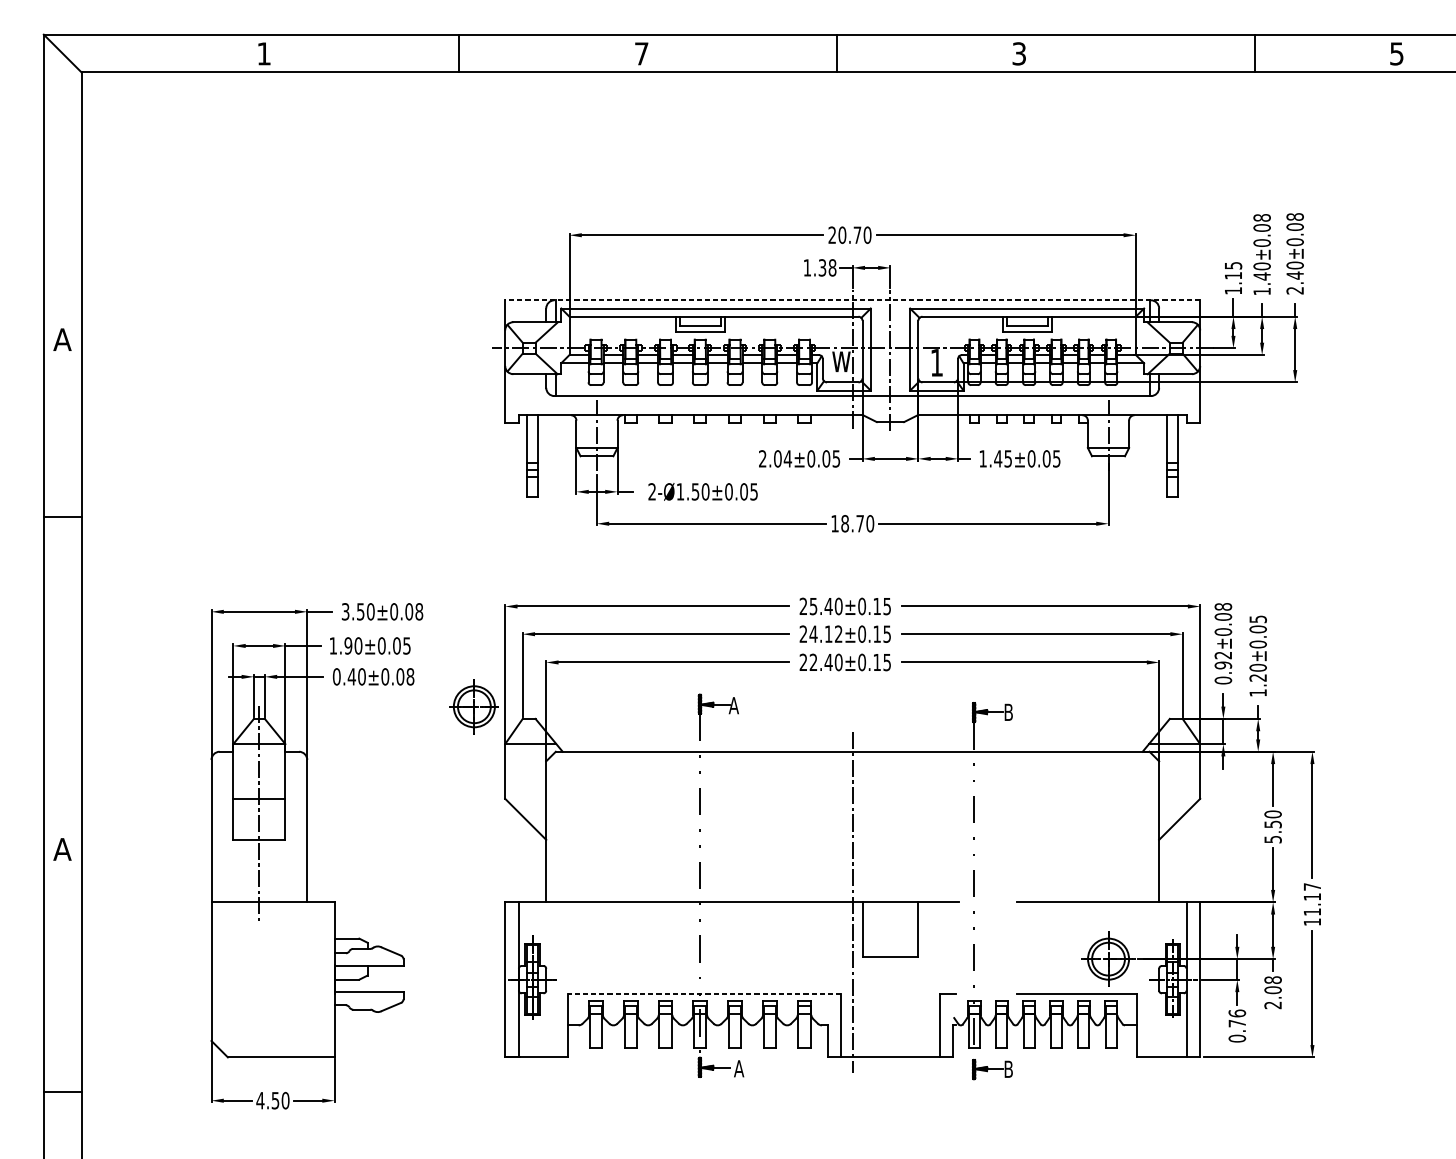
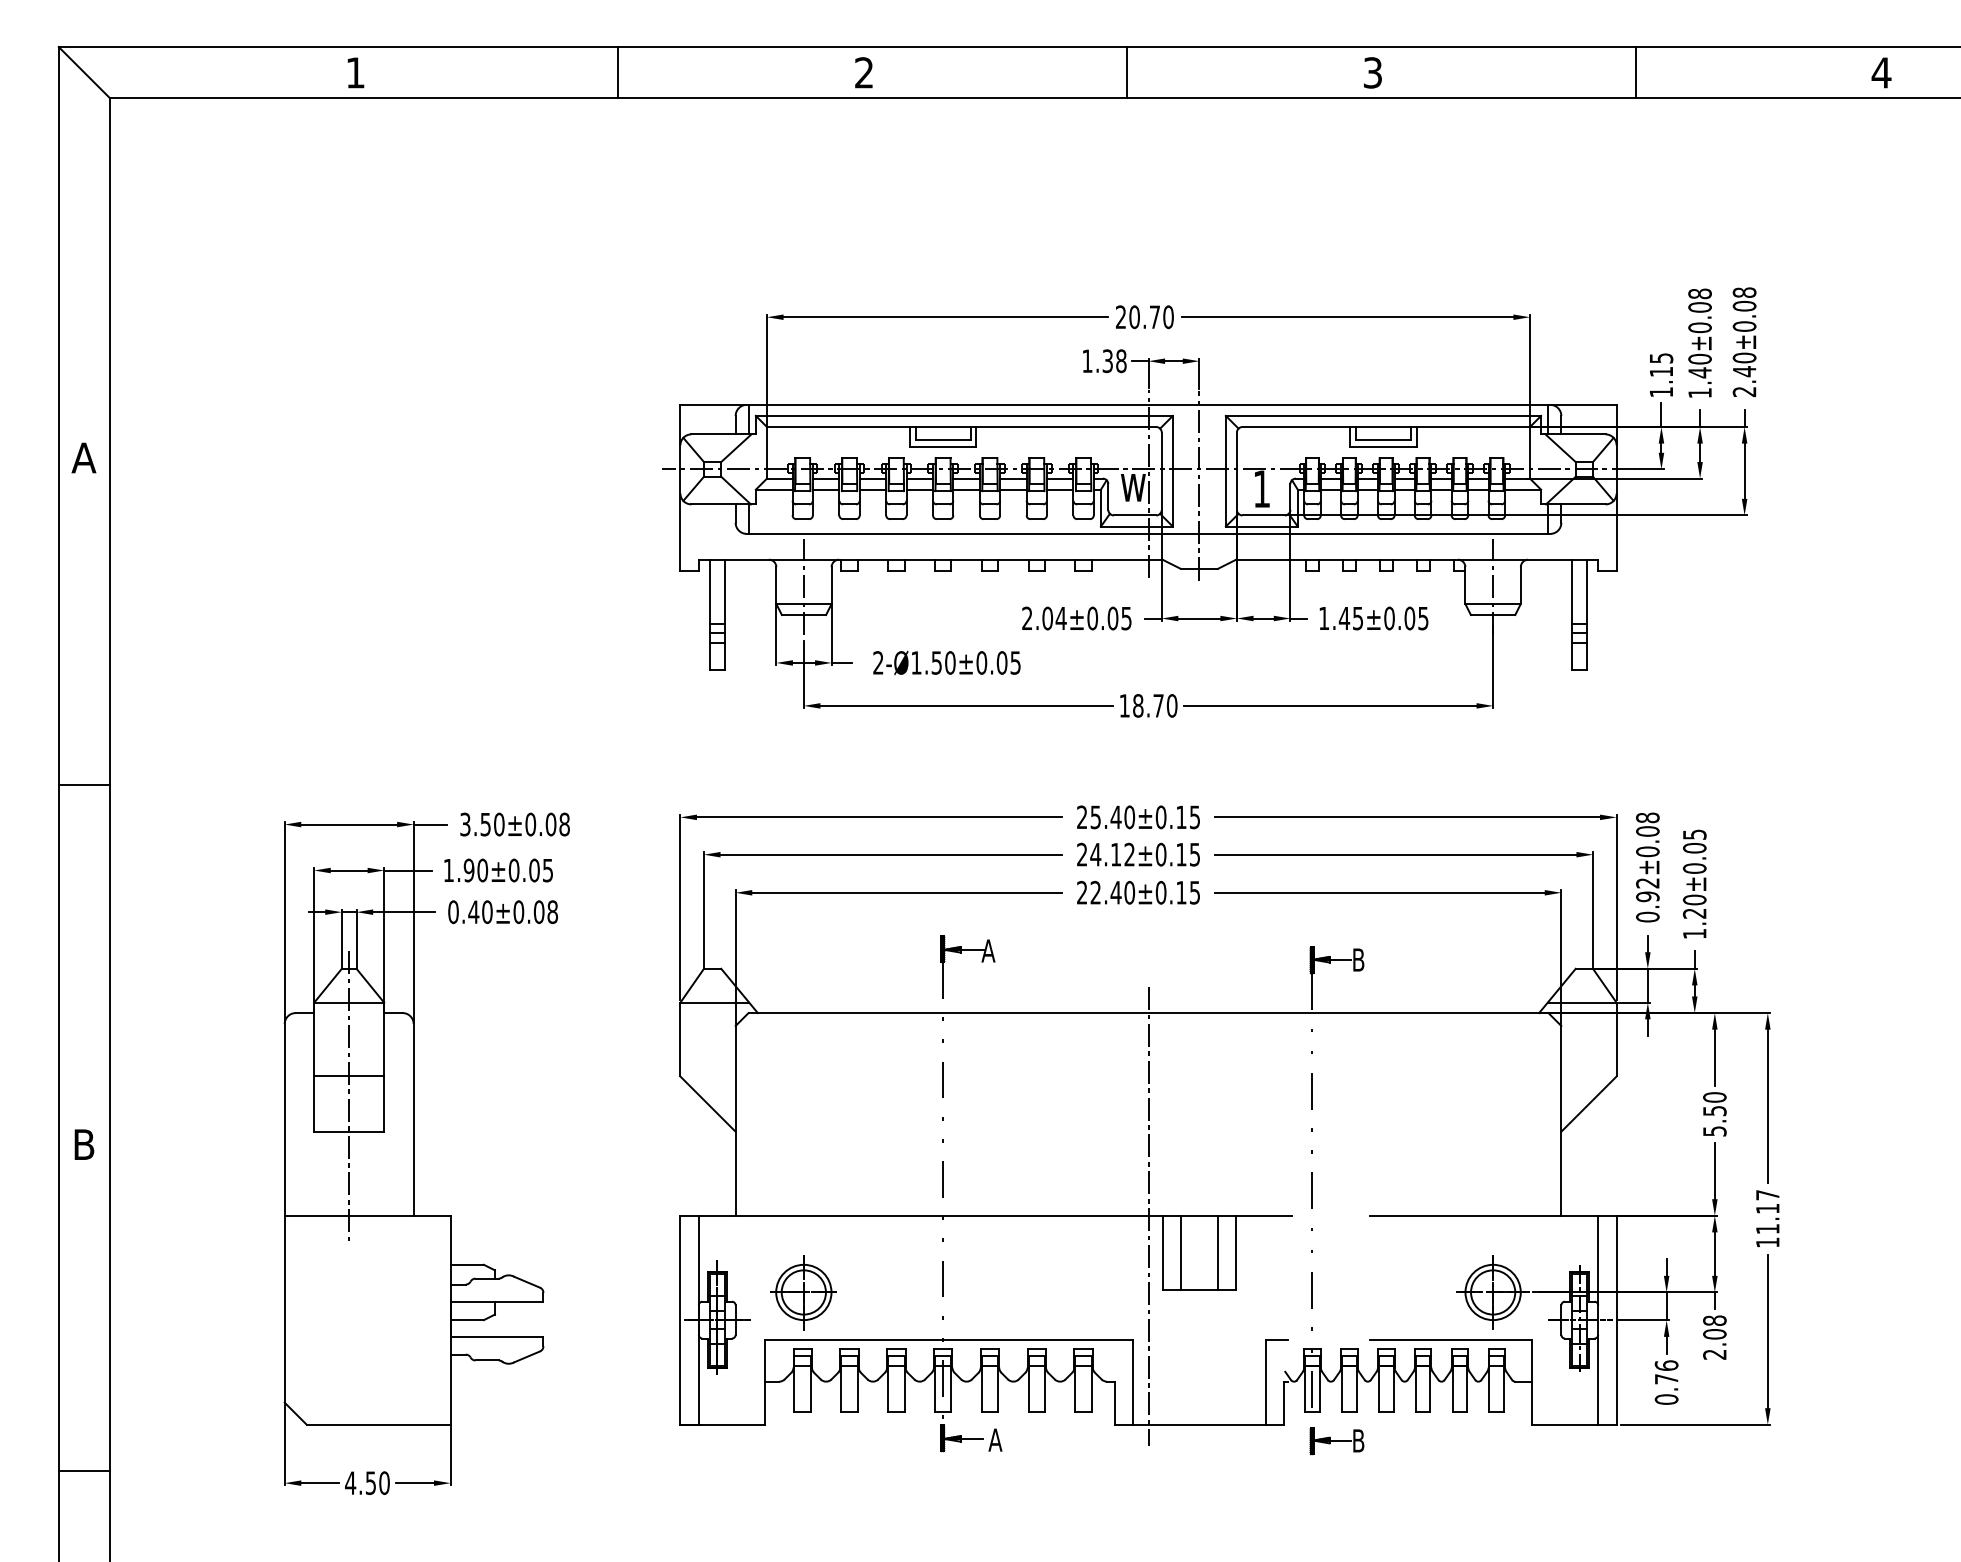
text: (641, 53) -> (864, 72), 7 -> 2
line: (1255, 53) -> (1635, 72), moved
text: (1396, 53) -> (1881, 72), 5 -> 4
line: (852, 300) -> (1148, 404), dashed -> solid
line: (62, 516) -> (83, 784), moved
part: (474, 706) -> (803, 1292), moved
text: (62, 849) -> (83, 1144), A -> B
line: (876, 929) -> (1180, 1252), added
line: (903, 929) -> (1217, 1252), added
line: (704, 994) -> (949, 1340), dashed -> solid

